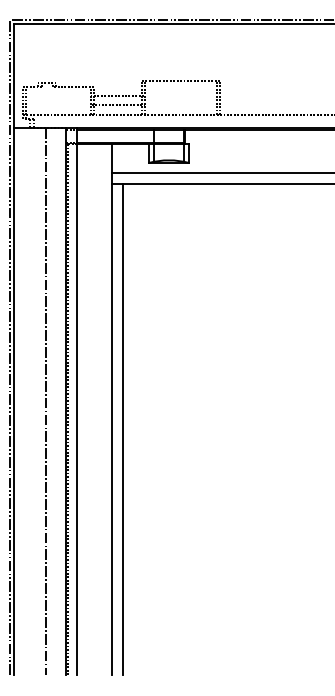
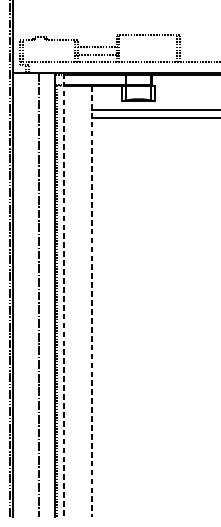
line: (77, 401) -> (64, 294), solid -> dashed
line: (111, 409) -> (91, 301), solid -> dashed
line: (122, 429) -> (100, 317), removed

